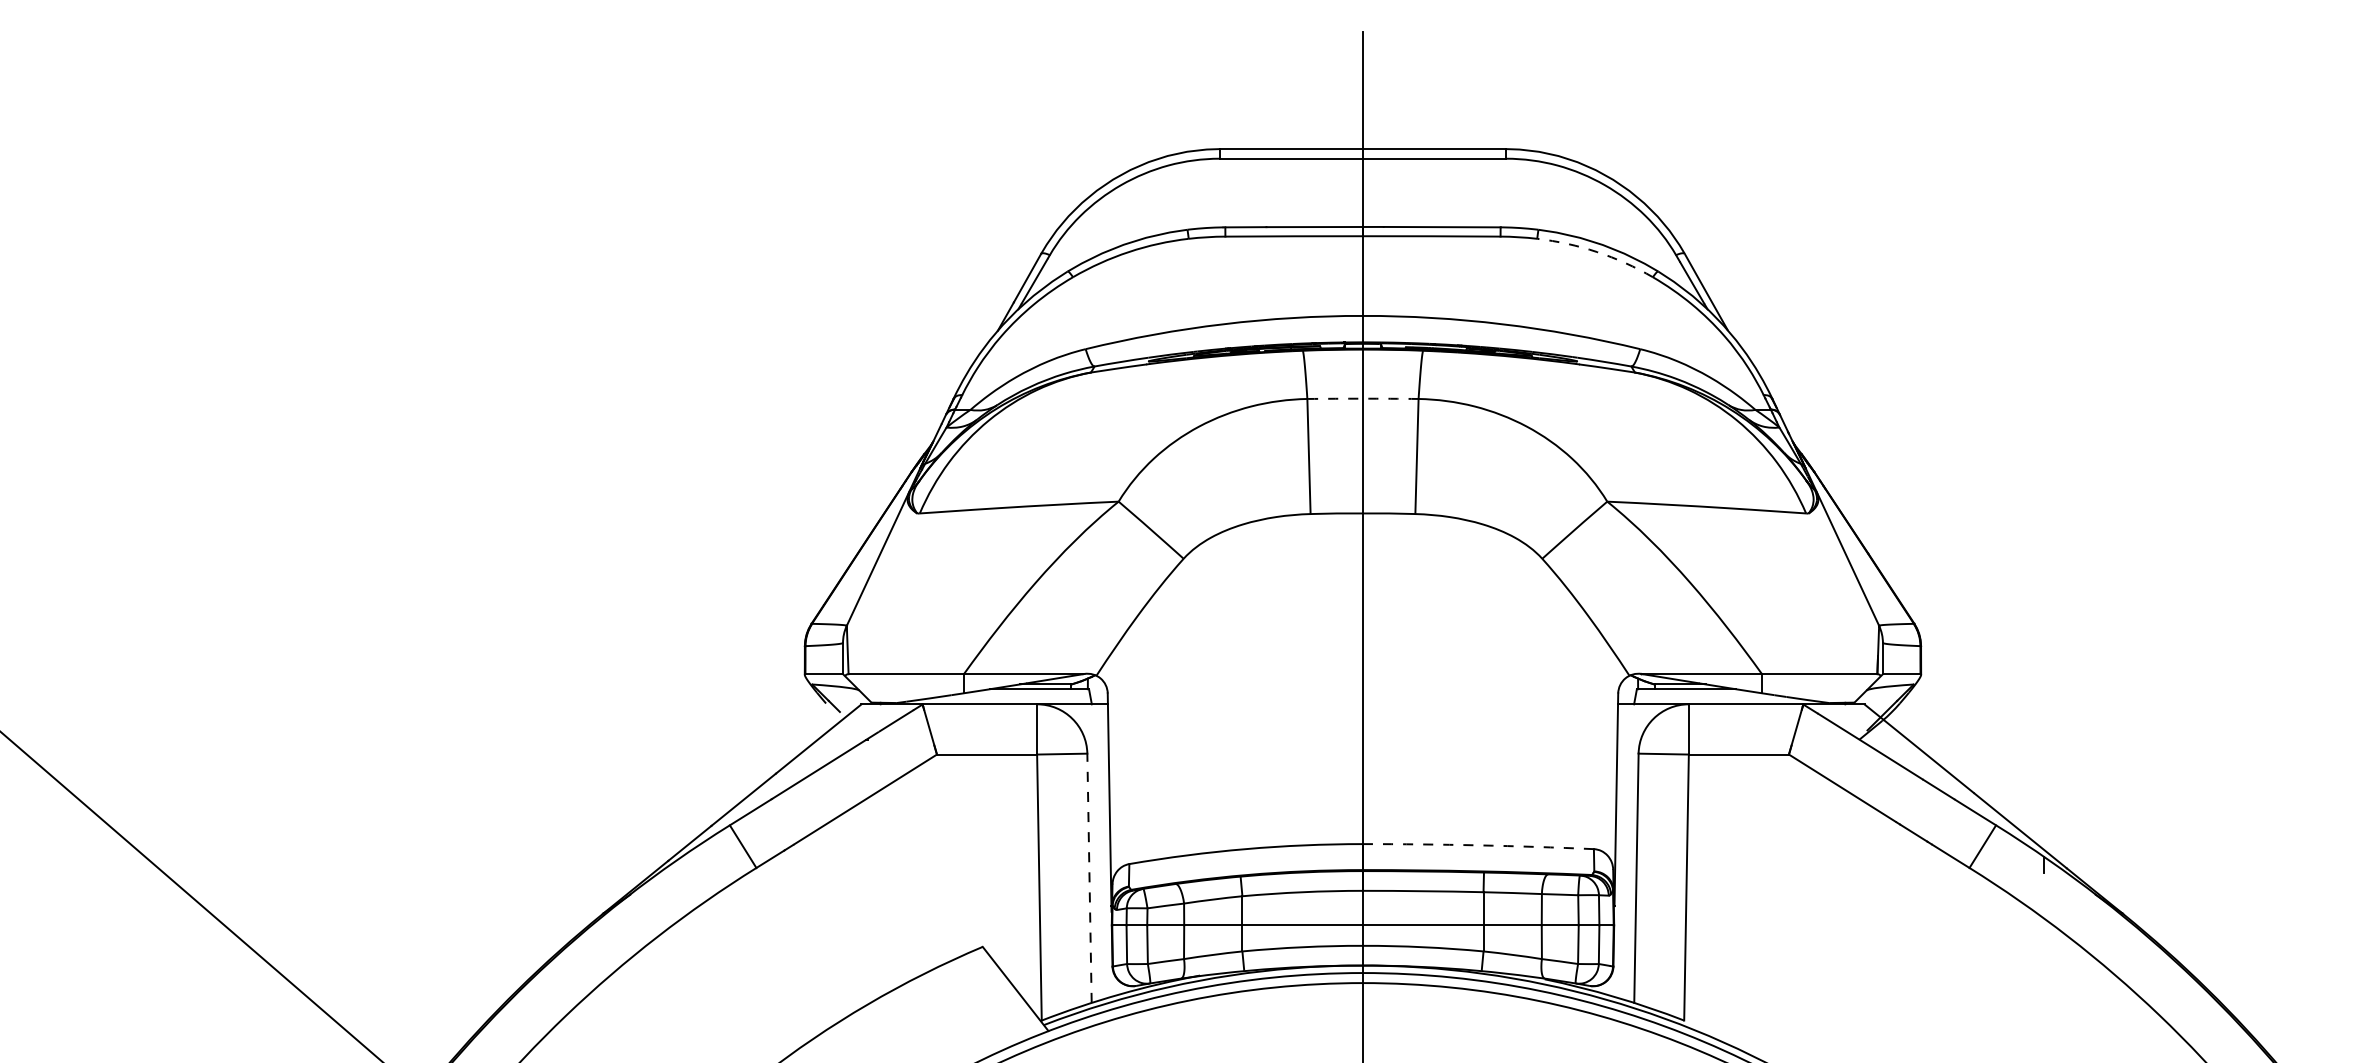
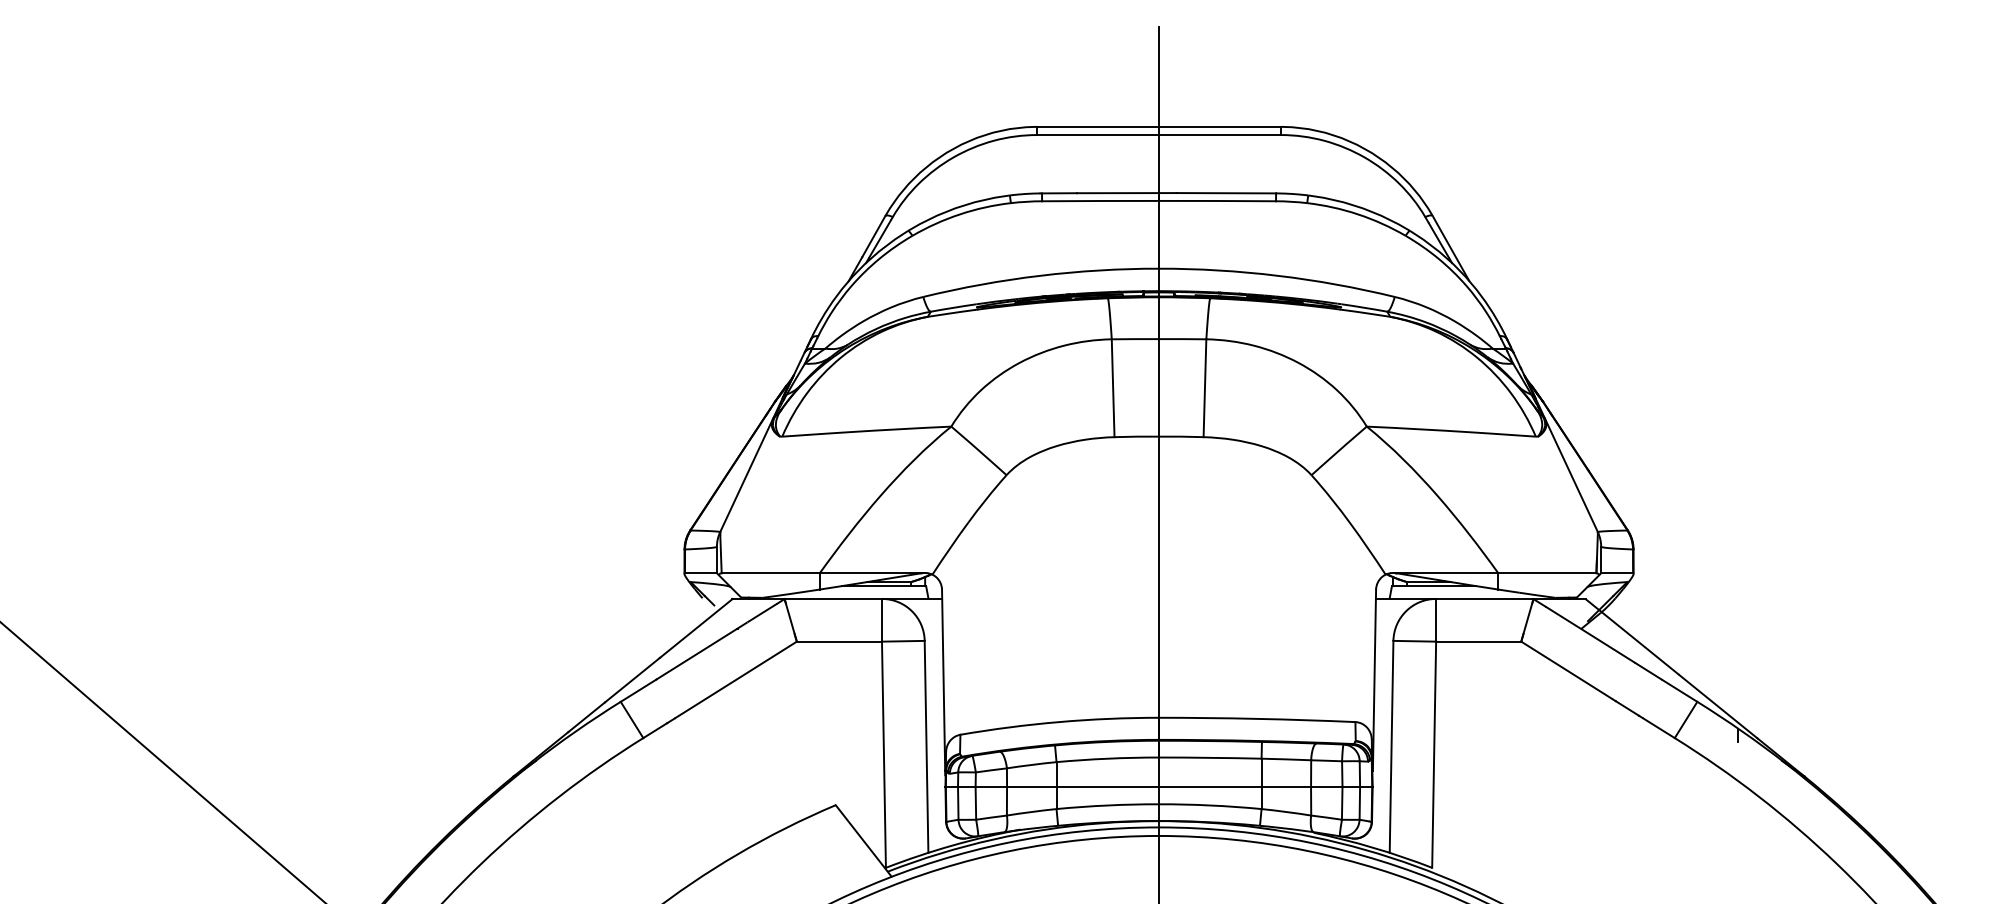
arc: (1597, 252) -> (1358, 214), dashed -> solid
arc: (1363, 399) -> (1159, 339), dashed -> solid
arc: (1478, 844) -> (1257, 718), dashed -> solid
line: (1089, 877) -> (926, 746), dashed -> solid

